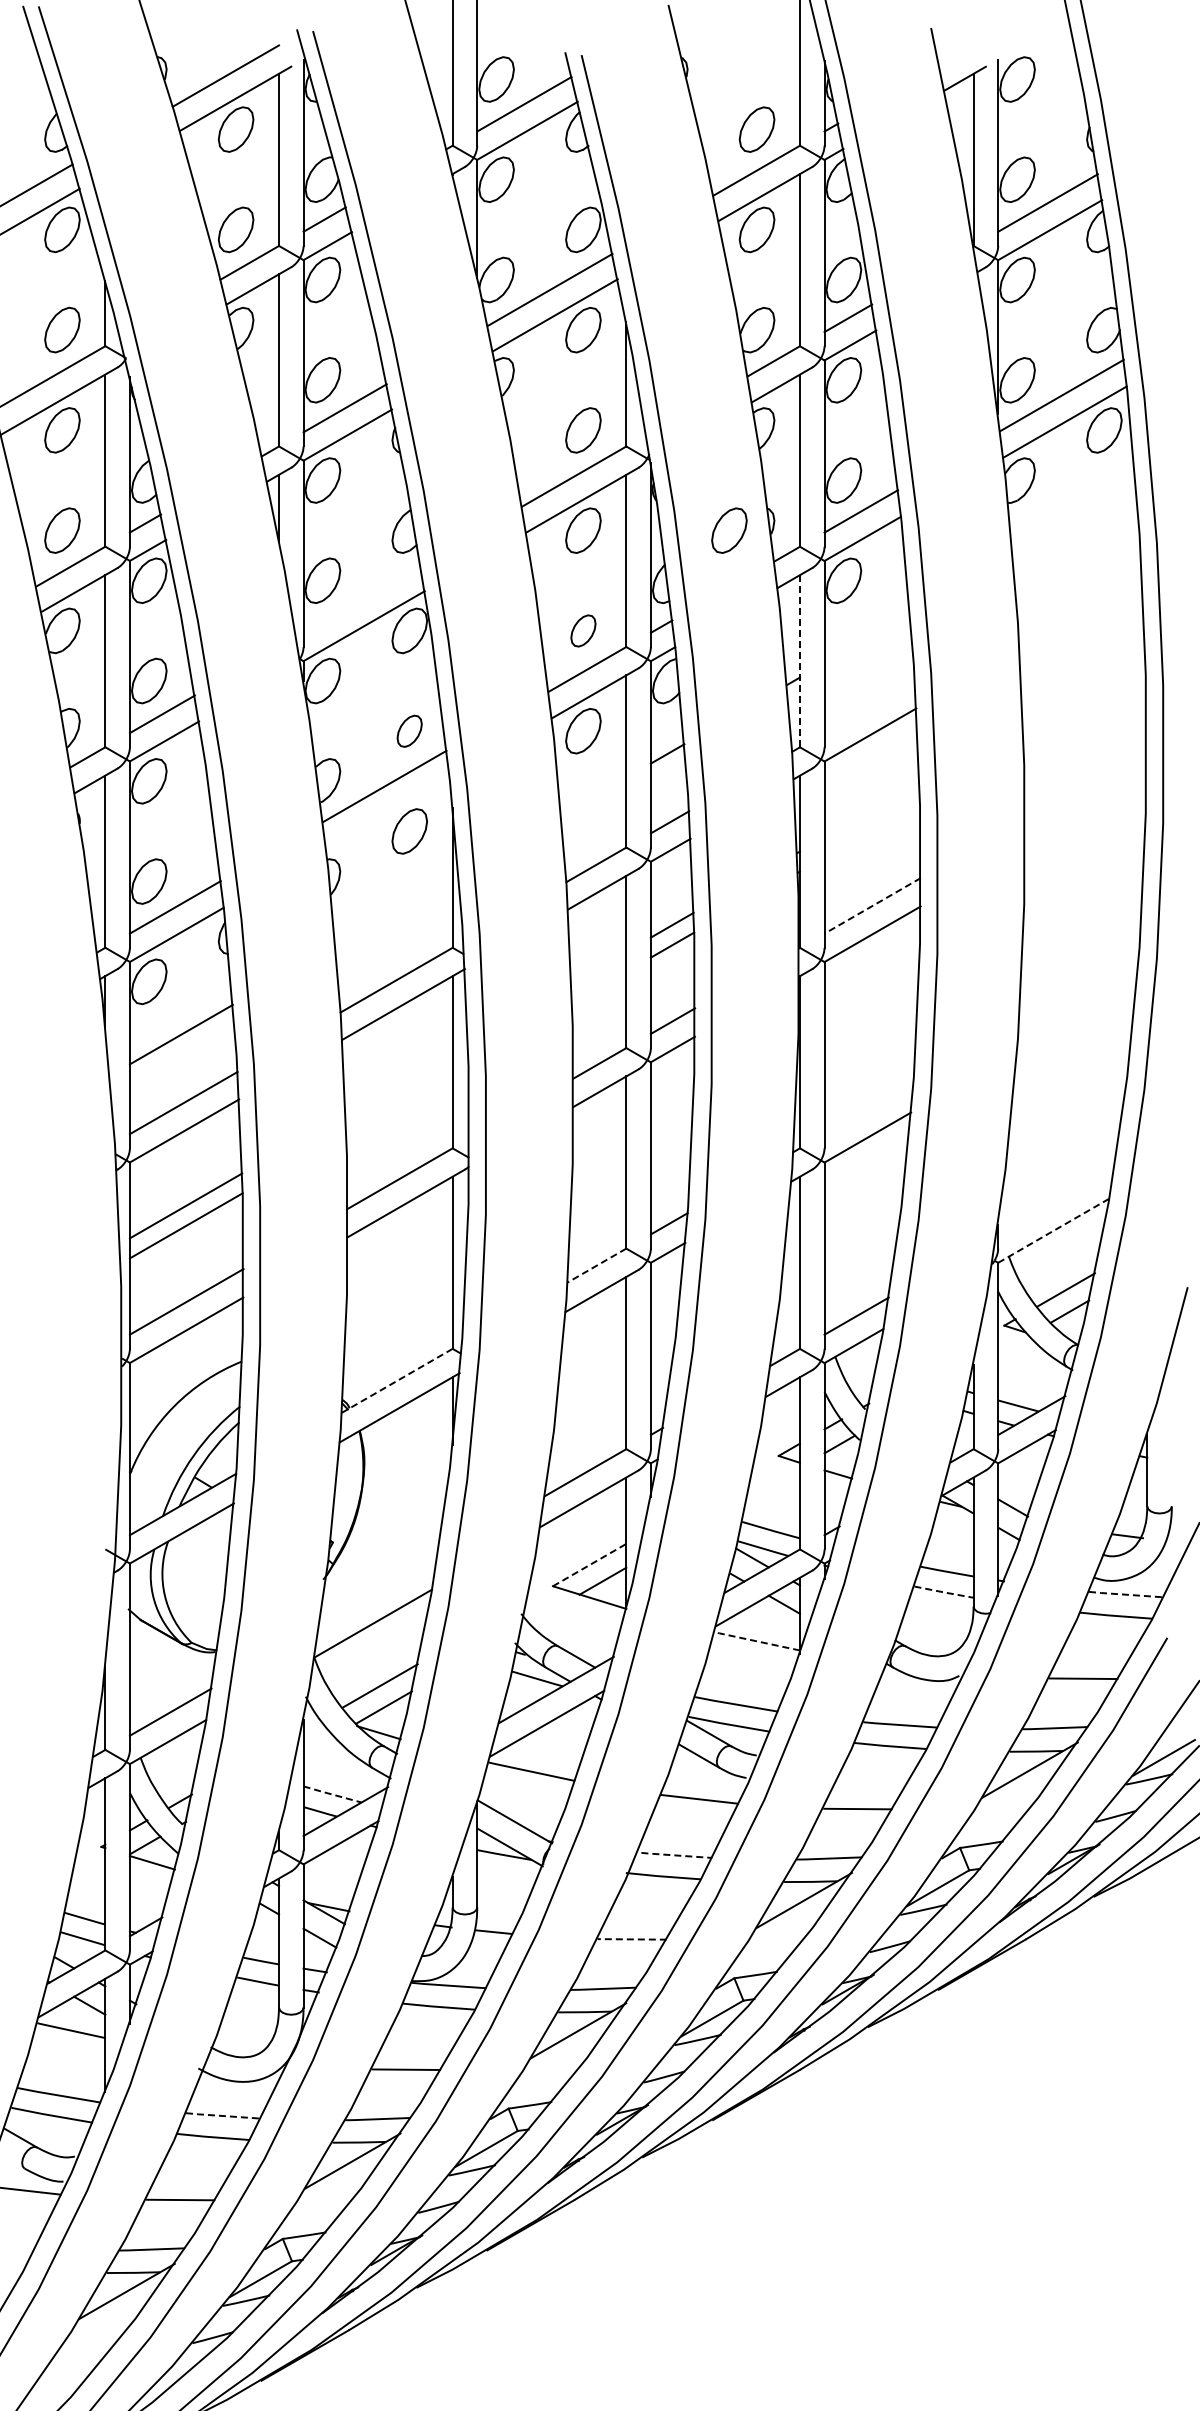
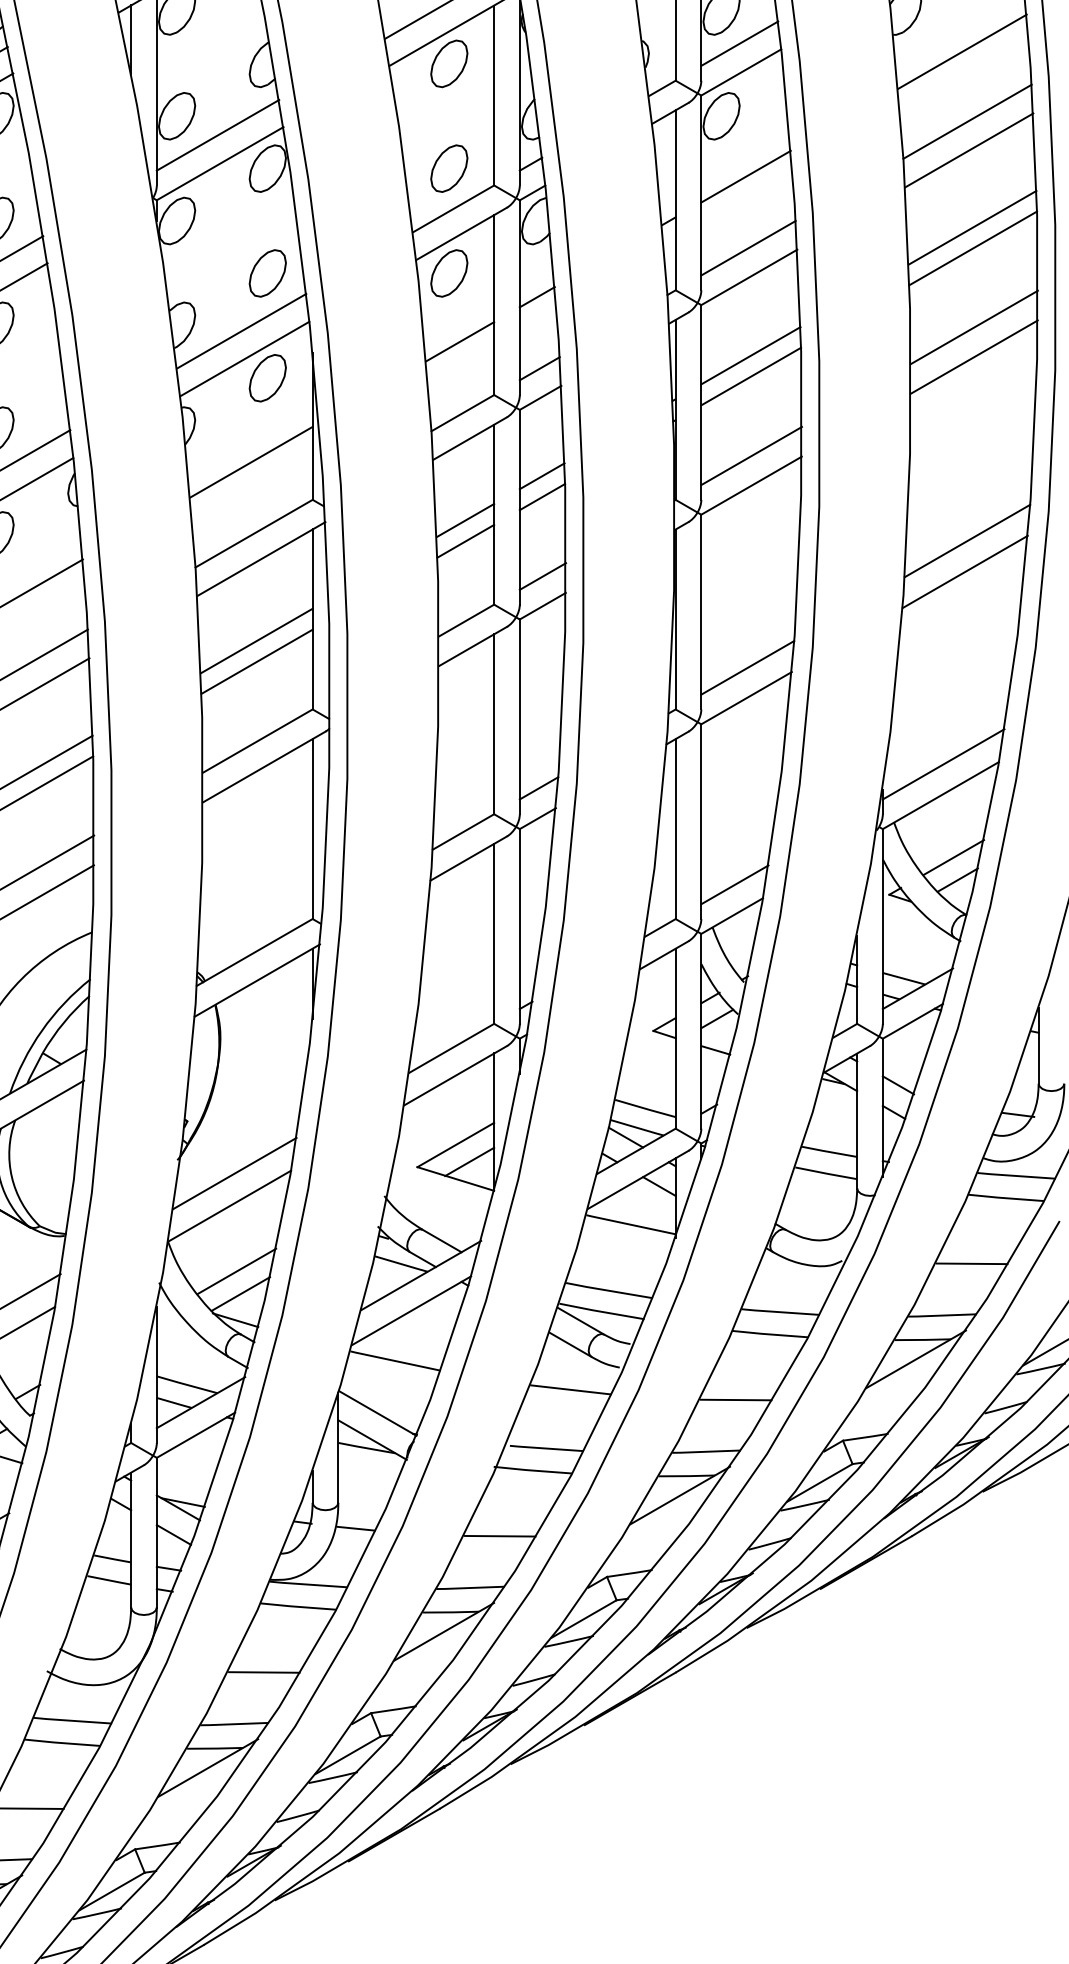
line: (1073, 518) -> (961, 51), added
part: (729, 530) -> (601, 63), removed
line: (1078, 585) -> (966, 121), added
line: (361, 598) -> (217, 134), added
line: (1080, 613) -> (968, 150), added
part: (583, 630) -> (449, 168), size x1.43
line: (867, 638) -> (746, 176), added
line: (799, 661) -> (675, 200), dashed -> solid
line: (1084, 687) -> (973, 227), added
line: (1084, 706) -> (973, 247), added
line: (869, 707) -> (748, 248), added
part: (409, 731) -> (267, 273), size x1.43
line: (1085, 782) -> (974, 327), added
line: (593, 796) -> (459, 341), added
line: (871, 809) -> (750, 355), added
line: (1085, 811) -> (974, 357), added
line: (387, 812) -> (244, 358), added
line: (871, 829) -> (750, 376), added
line: (872, 905) -> (751, 455), dashed -> solid
line: (393, 911) -> (250, 461), added
line: (598, 967) -> (465, 520), added
line: (1079, 986) -> (967, 540), added
line: (599, 987) -> (466, 541), added
line: (1076, 1016) -> (964, 571), added
line: (398, 1082) -> (256, 640), added
line: (399, 1102) -> (257, 661), added
line: (868, 1108) -> (747, 667), added
line: (1056, 1200) -> (943, 763), added
line: (1054, 1230) -> (941, 795), dashed -> solid
line: (596, 1265) -> (462, 831), dashed -> solid
line: (397, 1380) -> (254, 952), dashed -> solid
line: (590, 1564) -> (456, 1144), dashed -> solid
line: (378, 1592) -> (235, 1173), added
line: (945, 1592) -> (827, 1173), dashed -> solid
line: (1126, 1594) -> (1016, 1175), dashed -> solid
line: (756, 1641) -> (630, 1224), dashed -> solid
line: (331, 1794) -> (186, 1384), dashed -> solid
line: (676, 1855) -> (546, 1448), dashed -> solid
line: (633, 1939) -> (501, 1536), dashed -> solid
line: (223, 2116) -> (73, 1721), dashed -> solid

